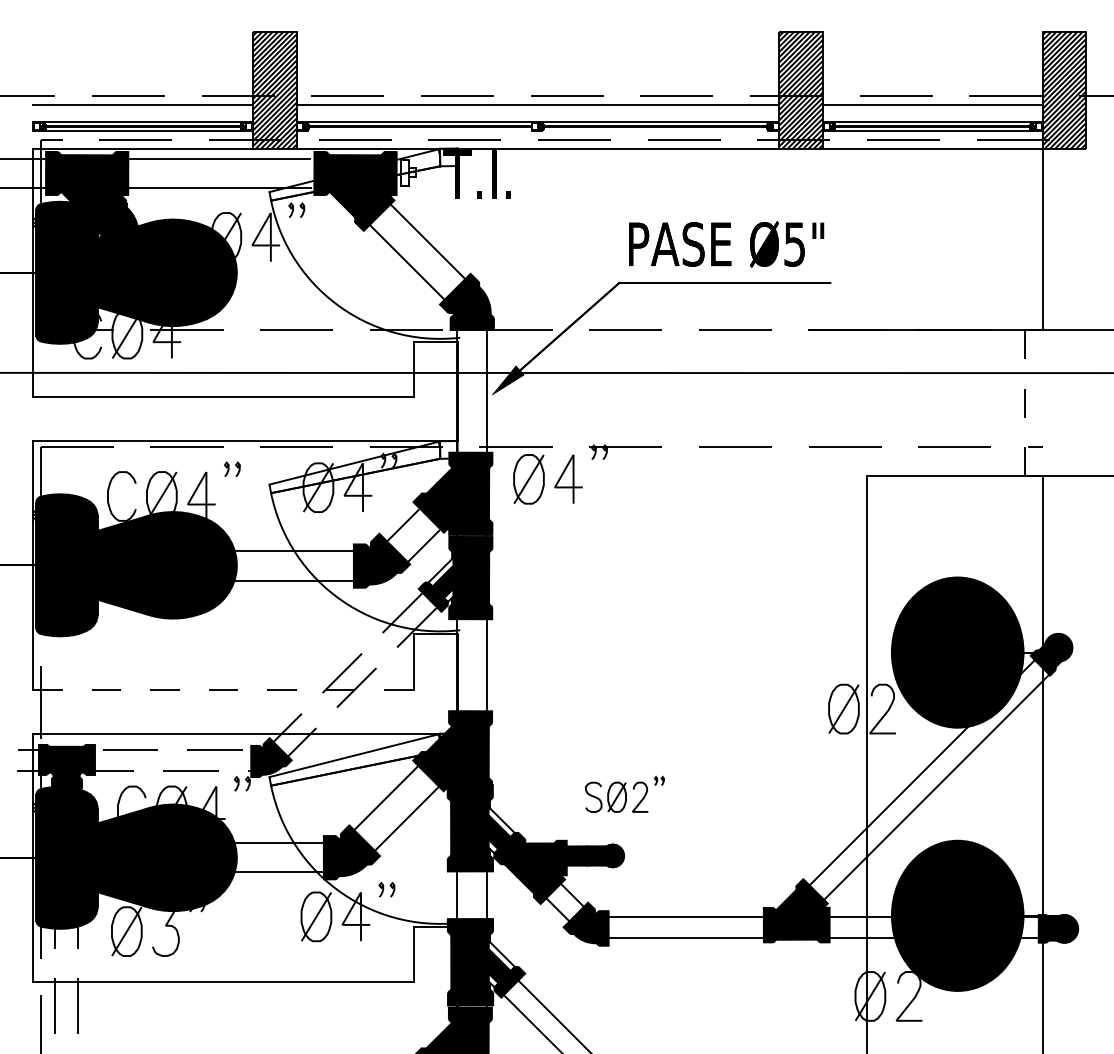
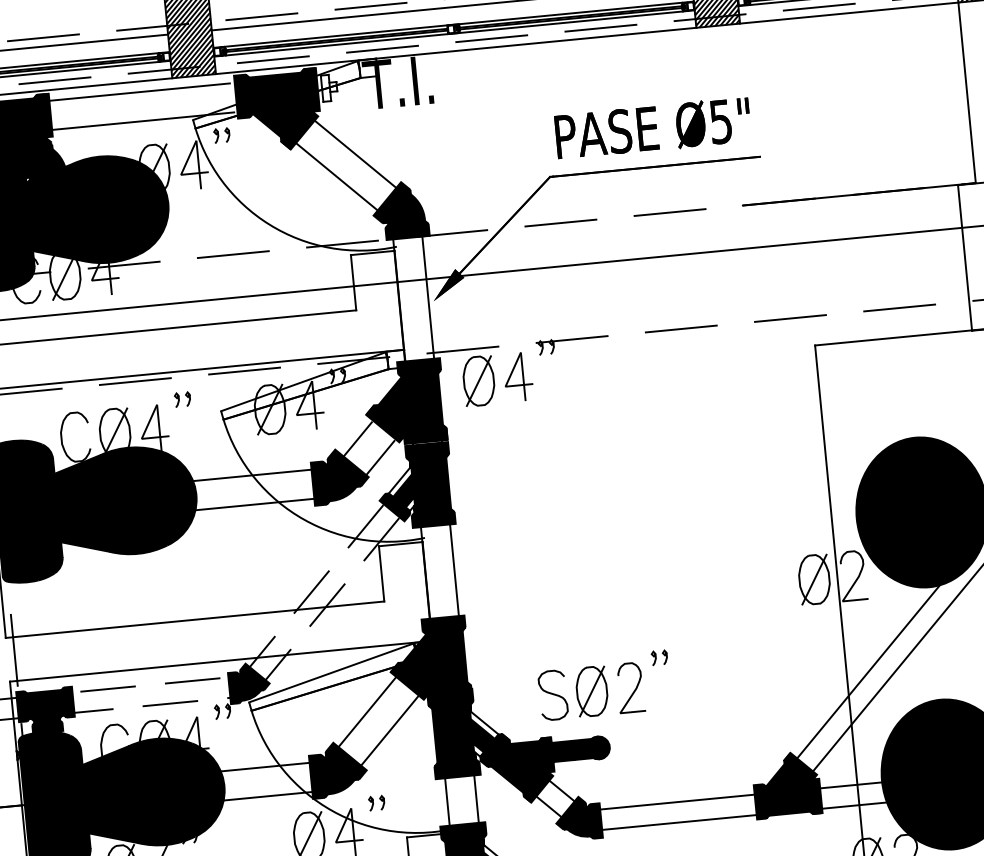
line: (537, 130) -> (453, 33), added
line: (1024, 402) -> (964, 257), dashed -> solid
line: (224, 689) -> (195, 619), dashed -> solid
part: (624, 794) -> (604, 685), size x1.67

